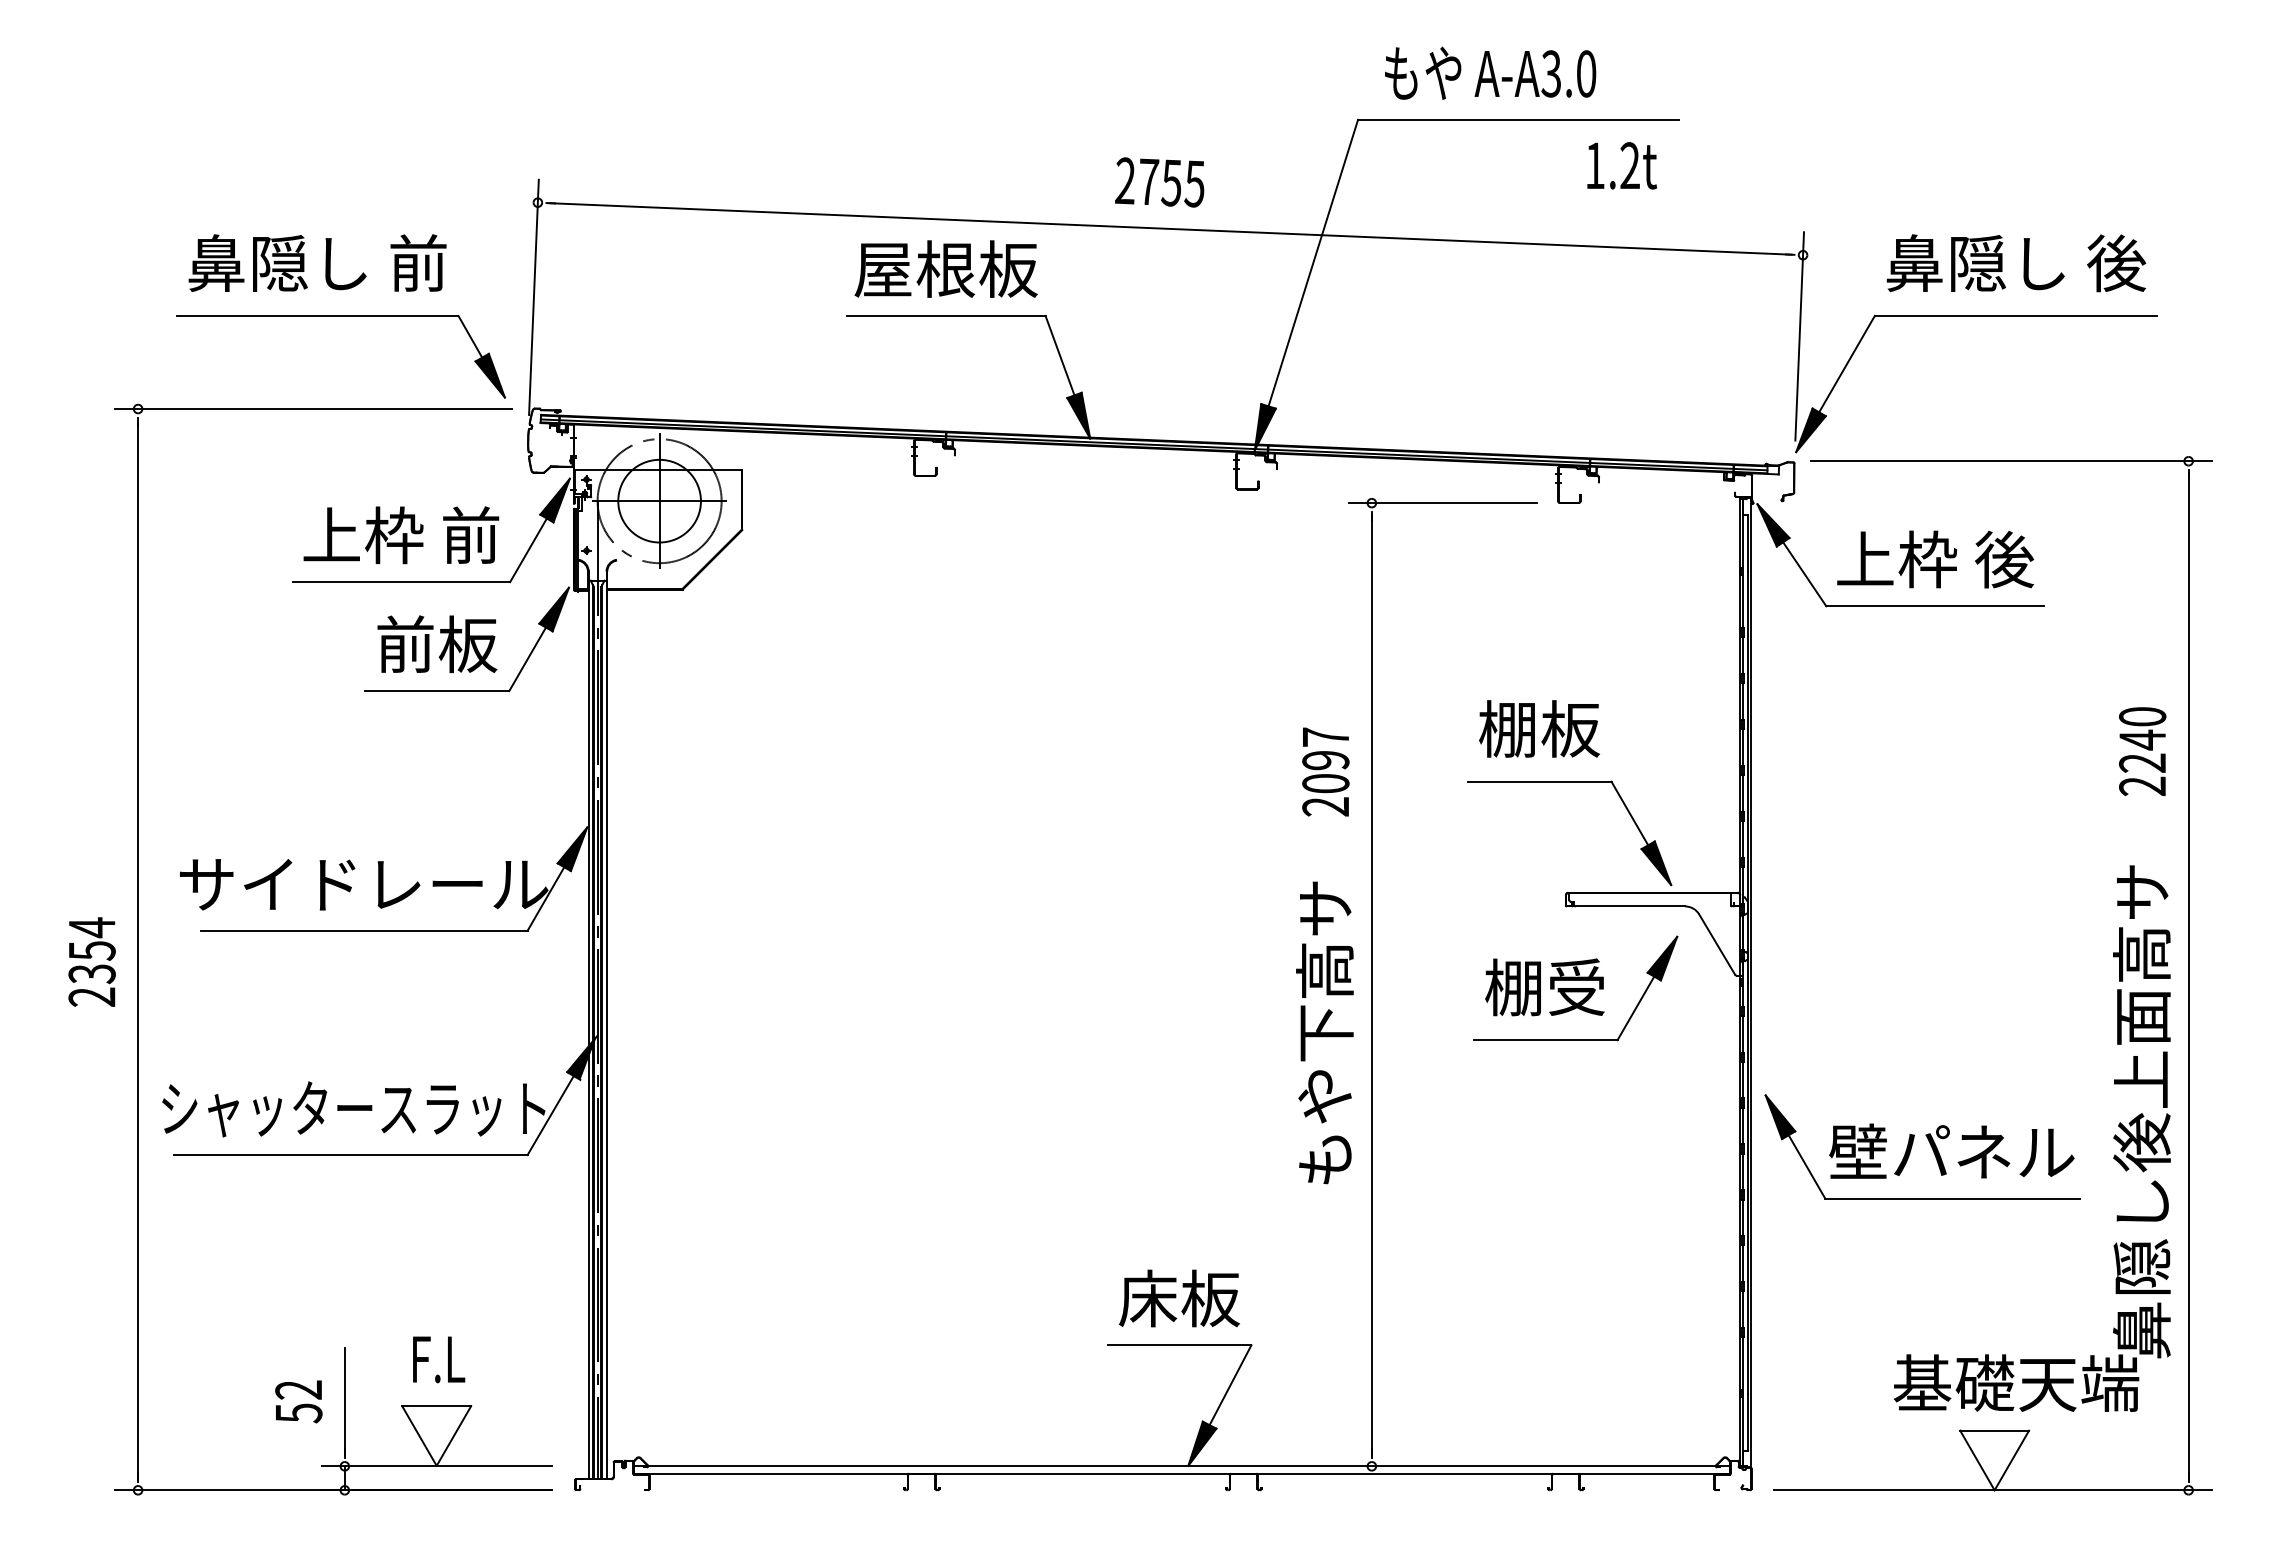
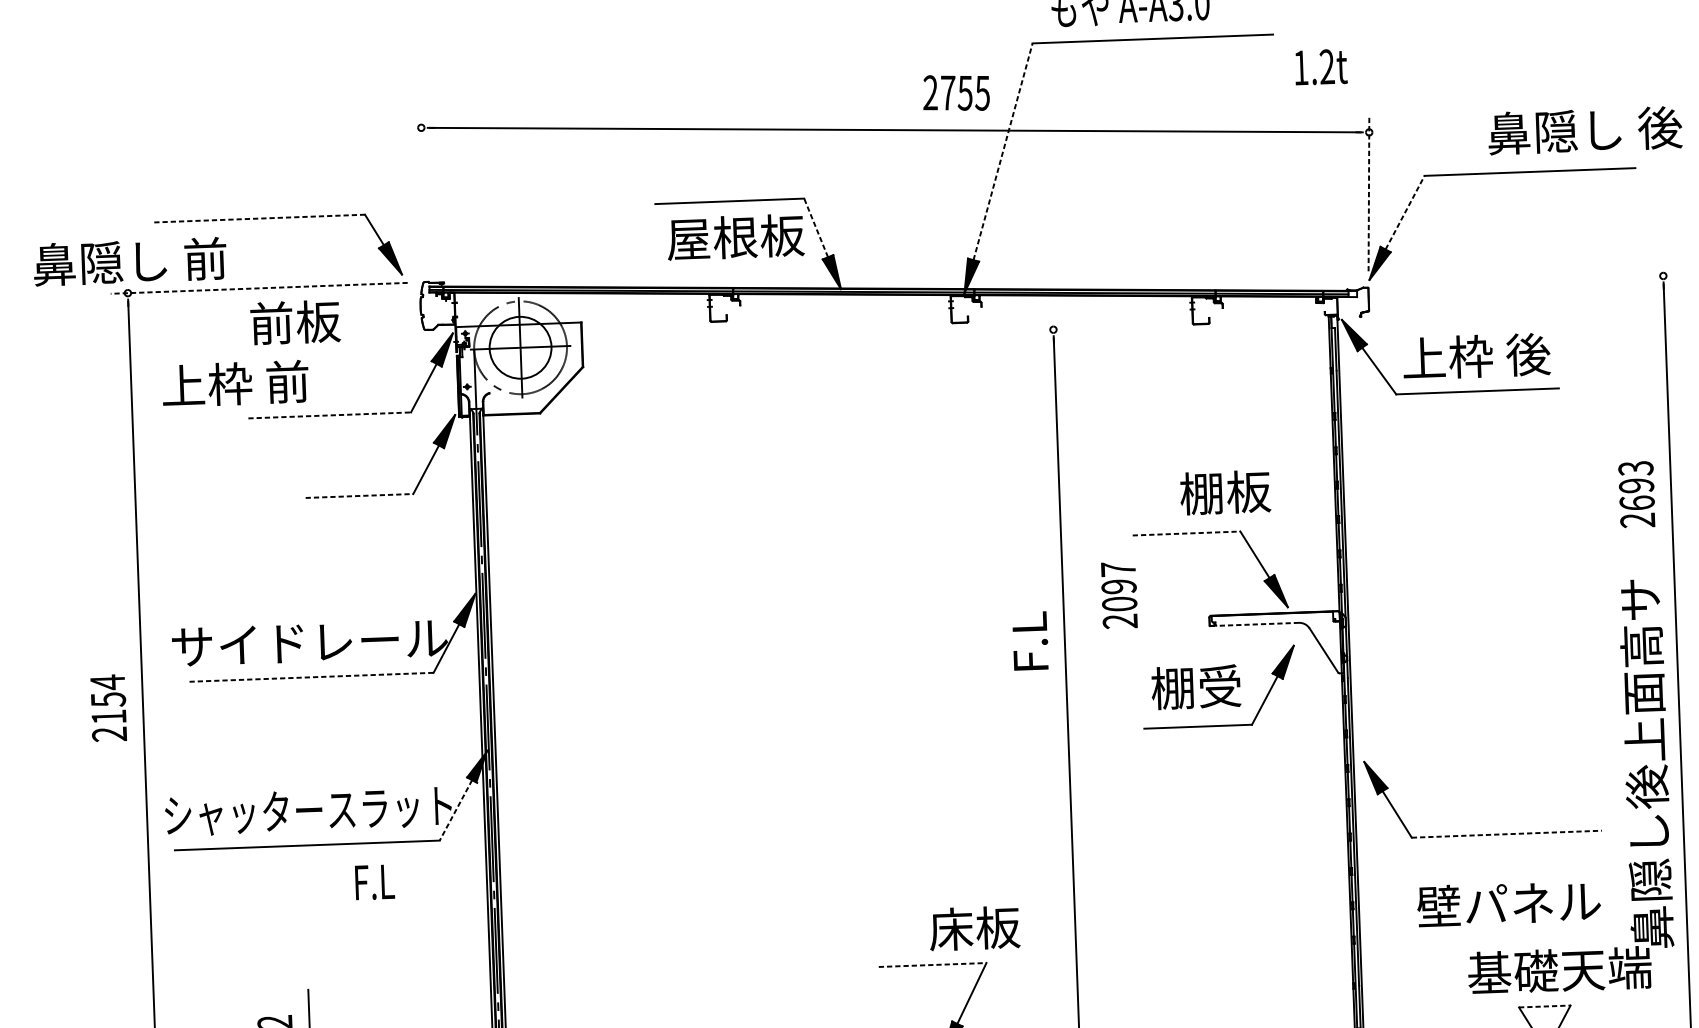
text: (1621, 165) -> (1320, 66), moved
text: (1159, 182) -> (956, 93), moved
text: (317, 262) -> (130, 261), moved
line: (1313, 262) -> (1003, 151), solid -> dashed
text: (2016, 263) -> (1585, 130), moved
text: (945, 268) -> (735, 236), moved
line: (533, 296) -> (420, 198), removed
line: (317, 315) -> (259, 218), solid -> dashed
line: (1799, 335) -> (1368, 192), solid -> dashed
line: (1059, 355) -> (815, 227), solid -> dashed
line: (1847, 364) -> (1405, 212), solid -> dashed
line: (313, 409) -> (259, 288), solid -> dashed
line: (2010, 461) -> (1530, 281), removed
line: (1442, 503) -> (1106, 328), removed
text: (401, 535) -> (235, 383), moved
line: (401, 582) -> (329, 415), solid -> dashed
text: (437, 643) -> (295, 321), moved
line: (437, 691) -> (359, 496), solid -> dashed
text: (1539, 728) -> (1225, 492), moved
text: (2142, 739) -> (1636, 485), 2240 -> 2693
text: (1325, 771) -> (1119, 595), moved
line: (1539, 781) -> (1186, 533), solid -> dashed
line: (1630, 906) -> (1258, 624), solid -> dashed
line: (364, 930) -> (311, 677), solid -> dashed
text: (91, 974) -> (108, 717), 2354 -> 2154
text: (1324, 1031) -> (1032, 726), もや下高サ -> F.L
line: (550, 1115) -> (455, 810), solid -> dashed
text: (1951, 1150) -> (1508, 902), moved
line: (1952, 1198) -> (1506, 833), solid -> dashed
text: (1179, 1298) -> (974, 928), moved
line: (1179, 1345) -> (932, 965), solid -> dashed
text: (439, 1359) -> (375, 882), moved
line: (1995, 1430) -> (1545, 1006), solid -> dashed

